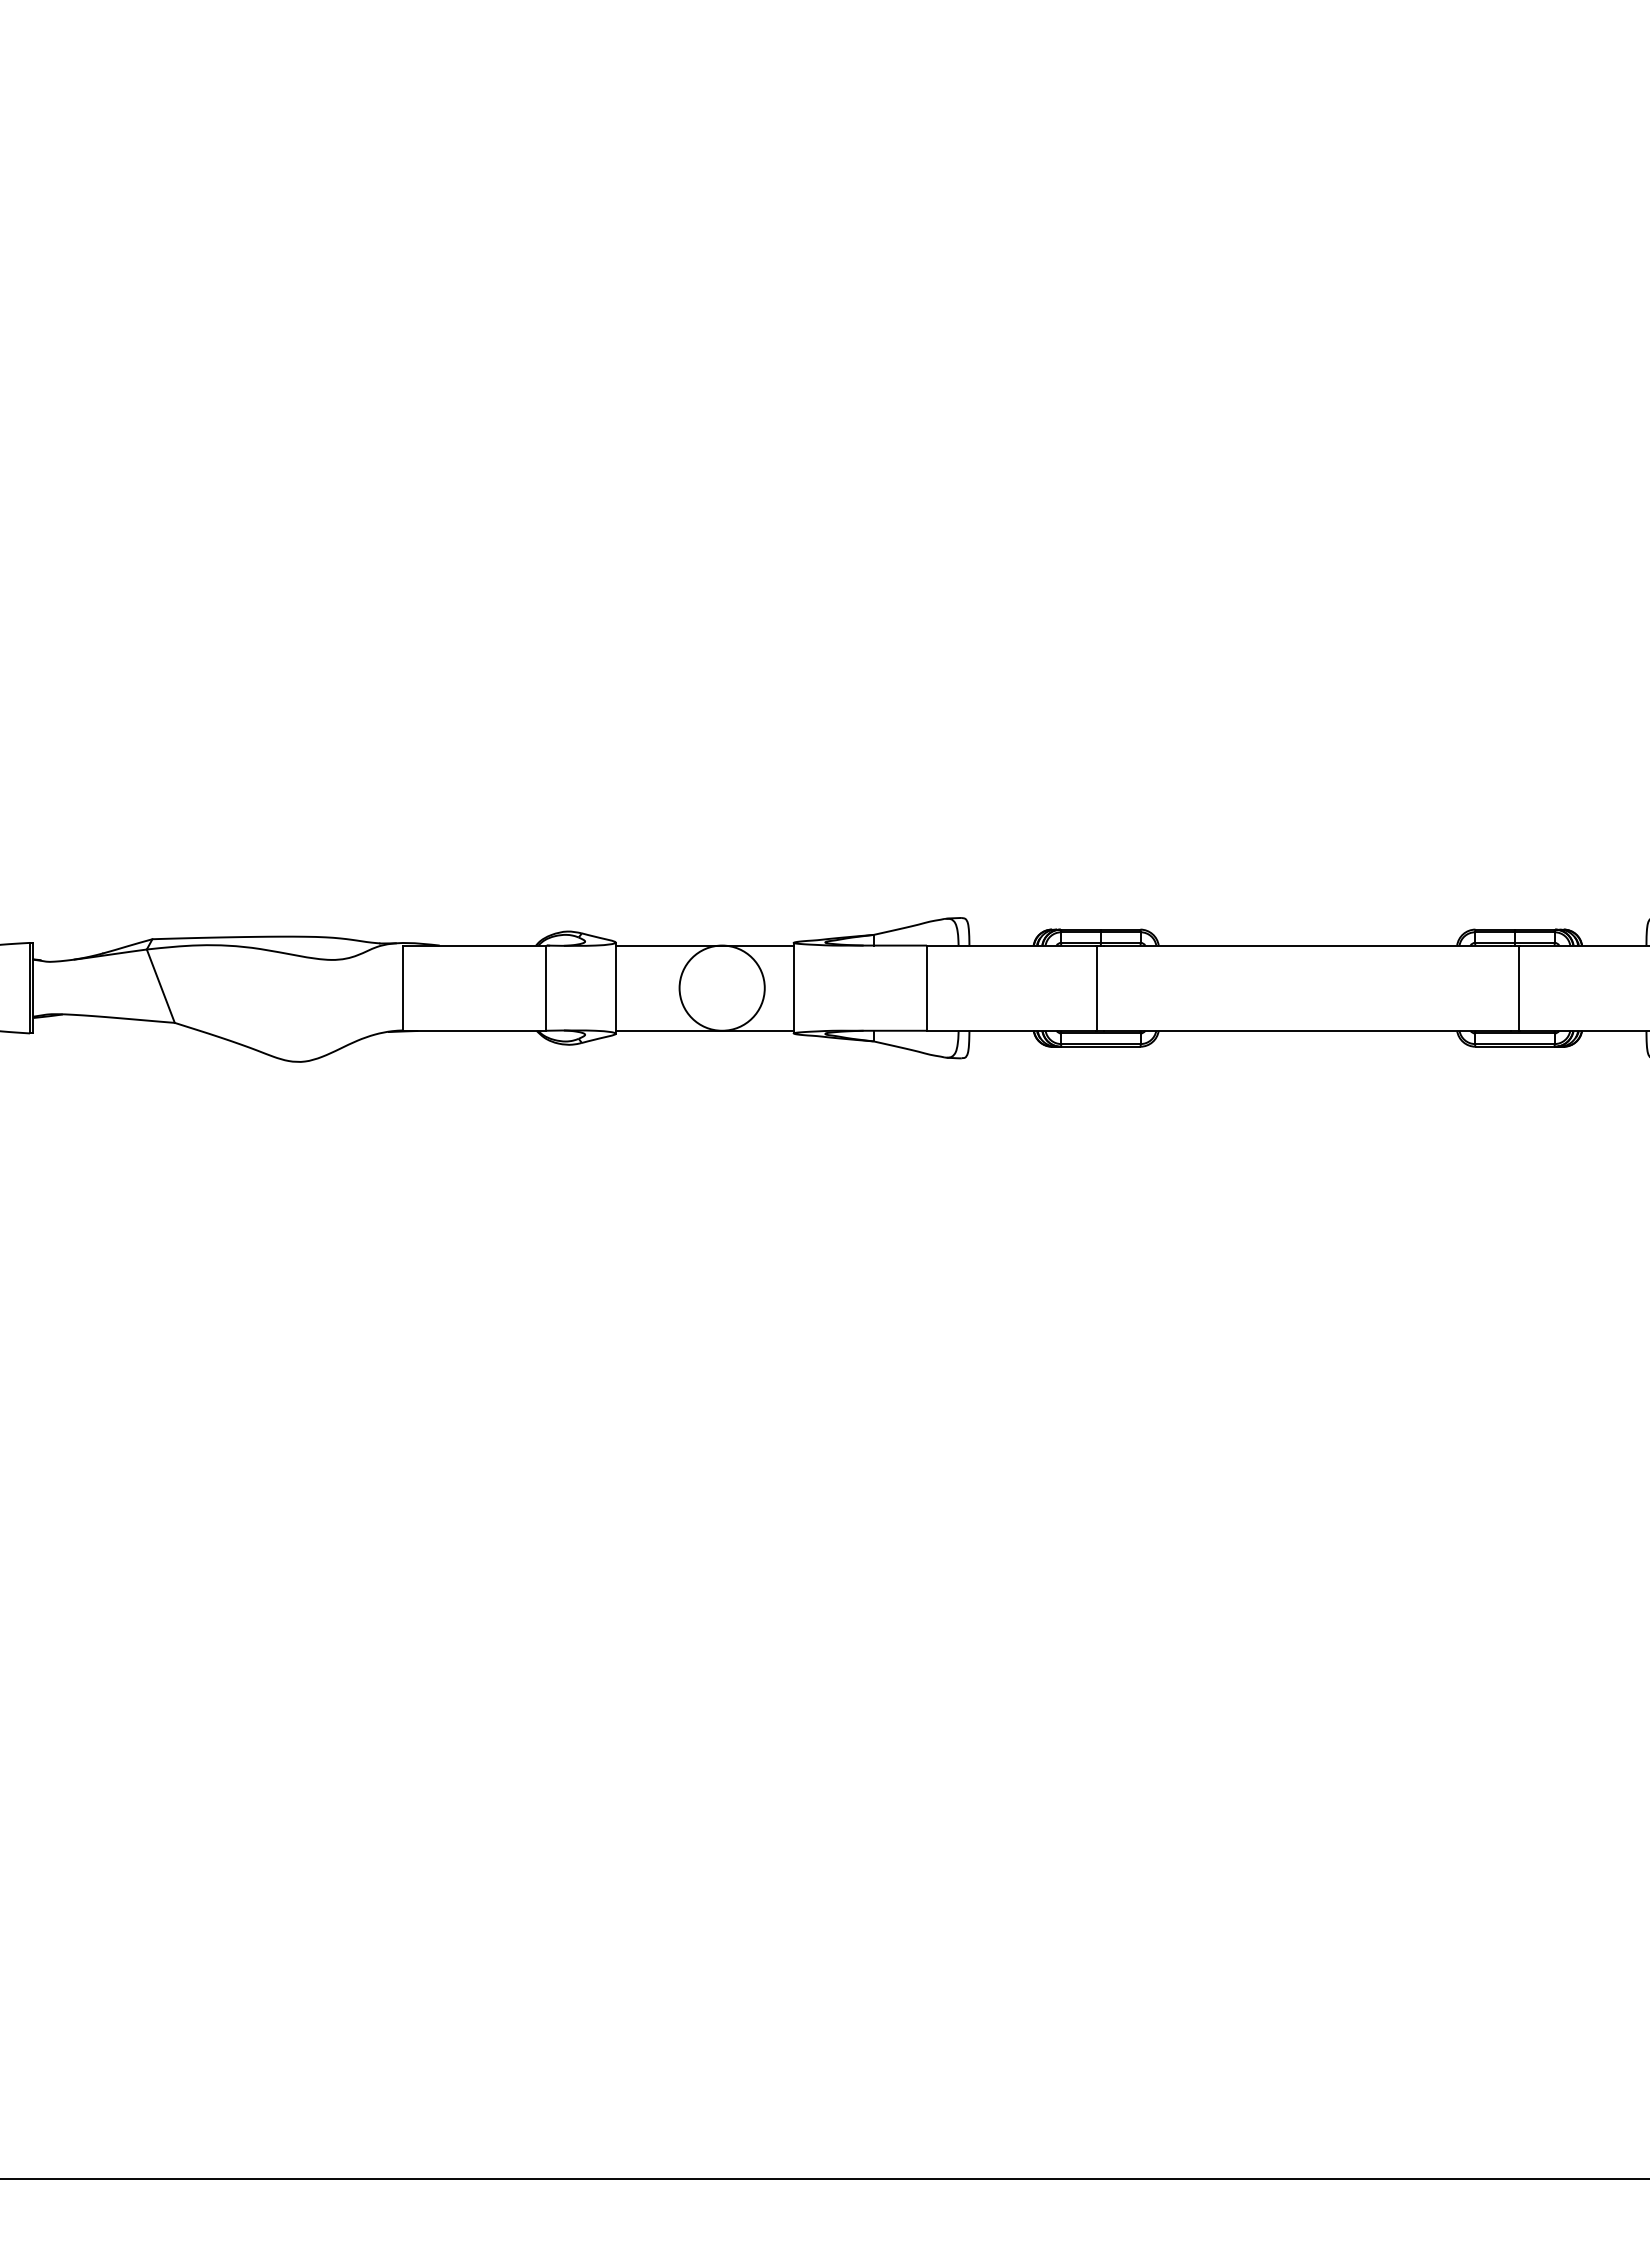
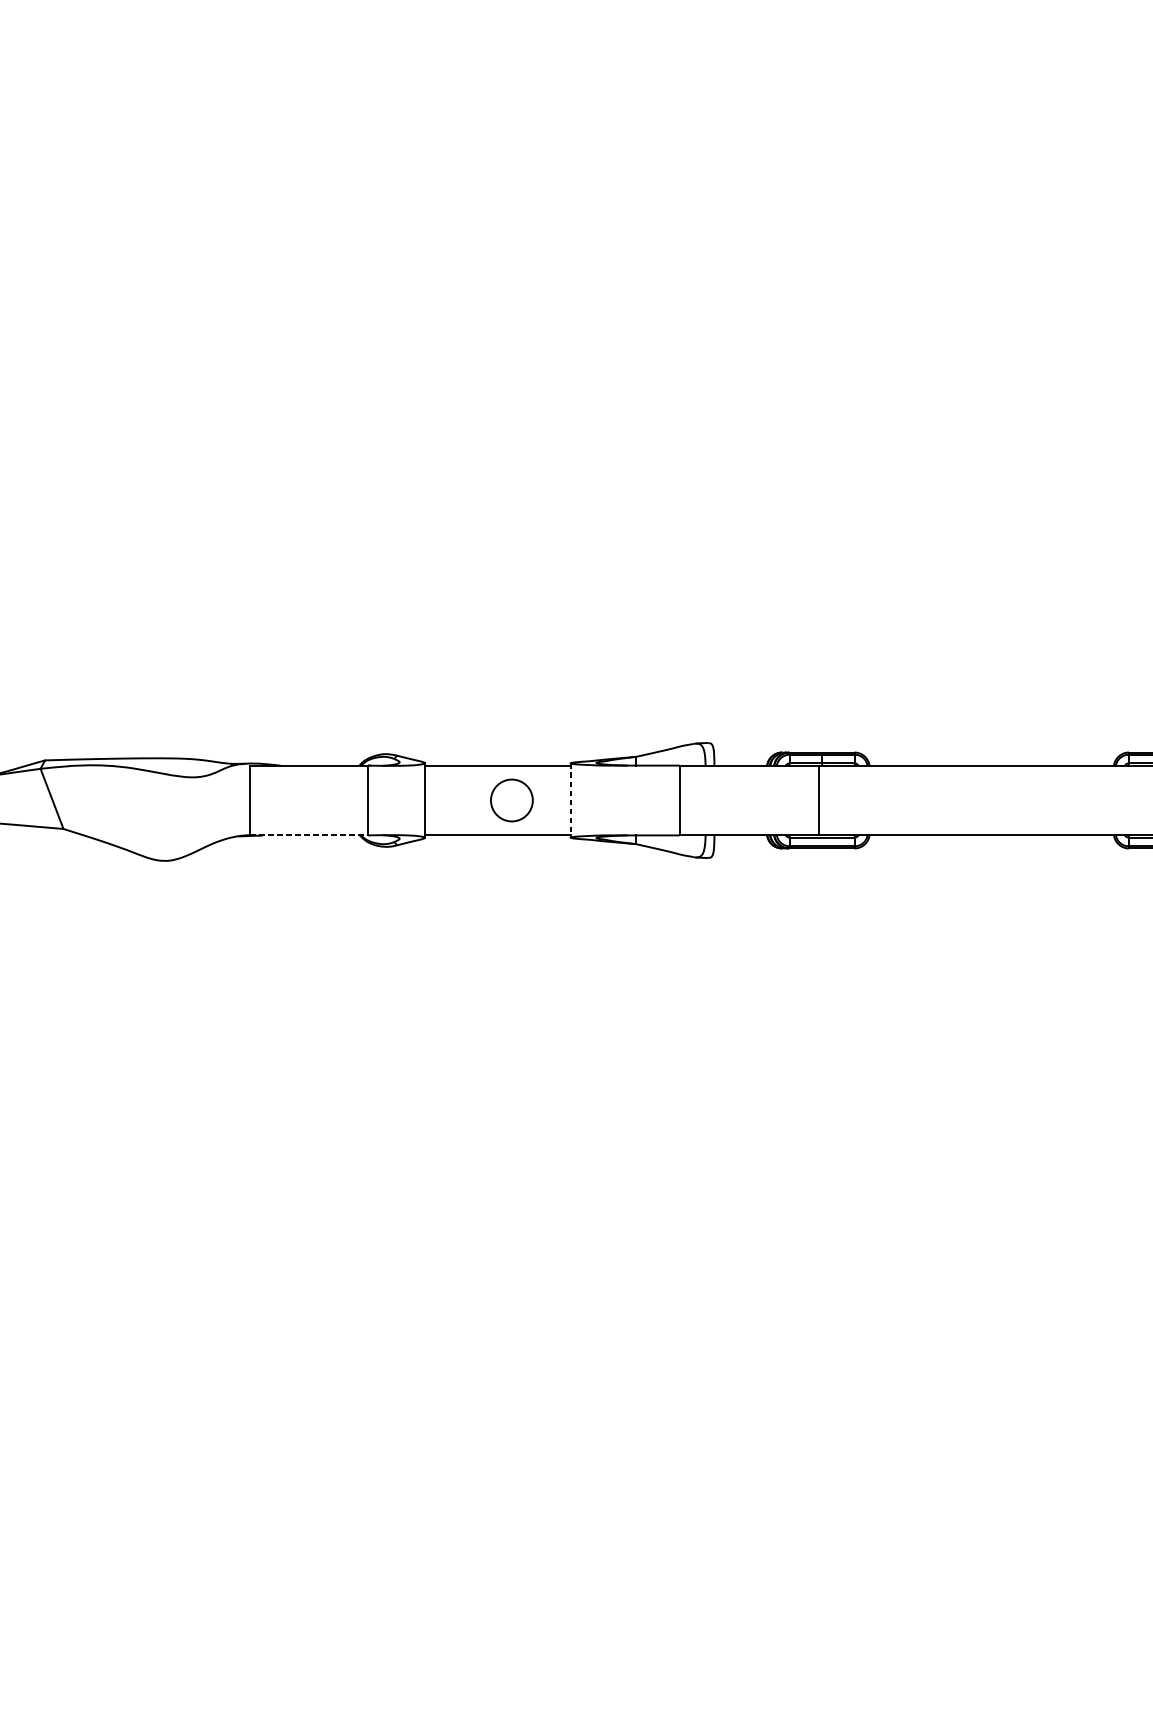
circle: (721, 987) -> (511, 799), size x0.6
line: (793, 988) -> (570, 800), solid -> dashed
line: (474, 1030) -> (309, 835), solid -> dashed

